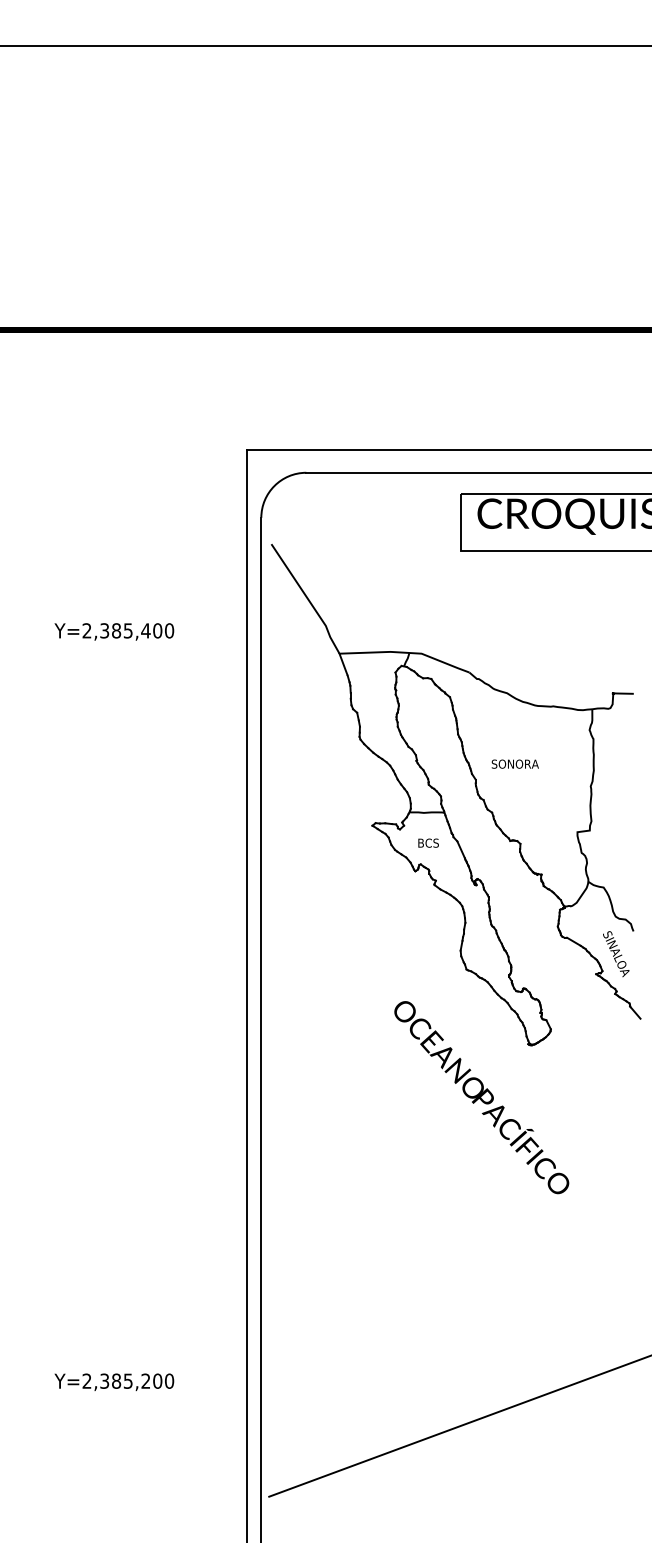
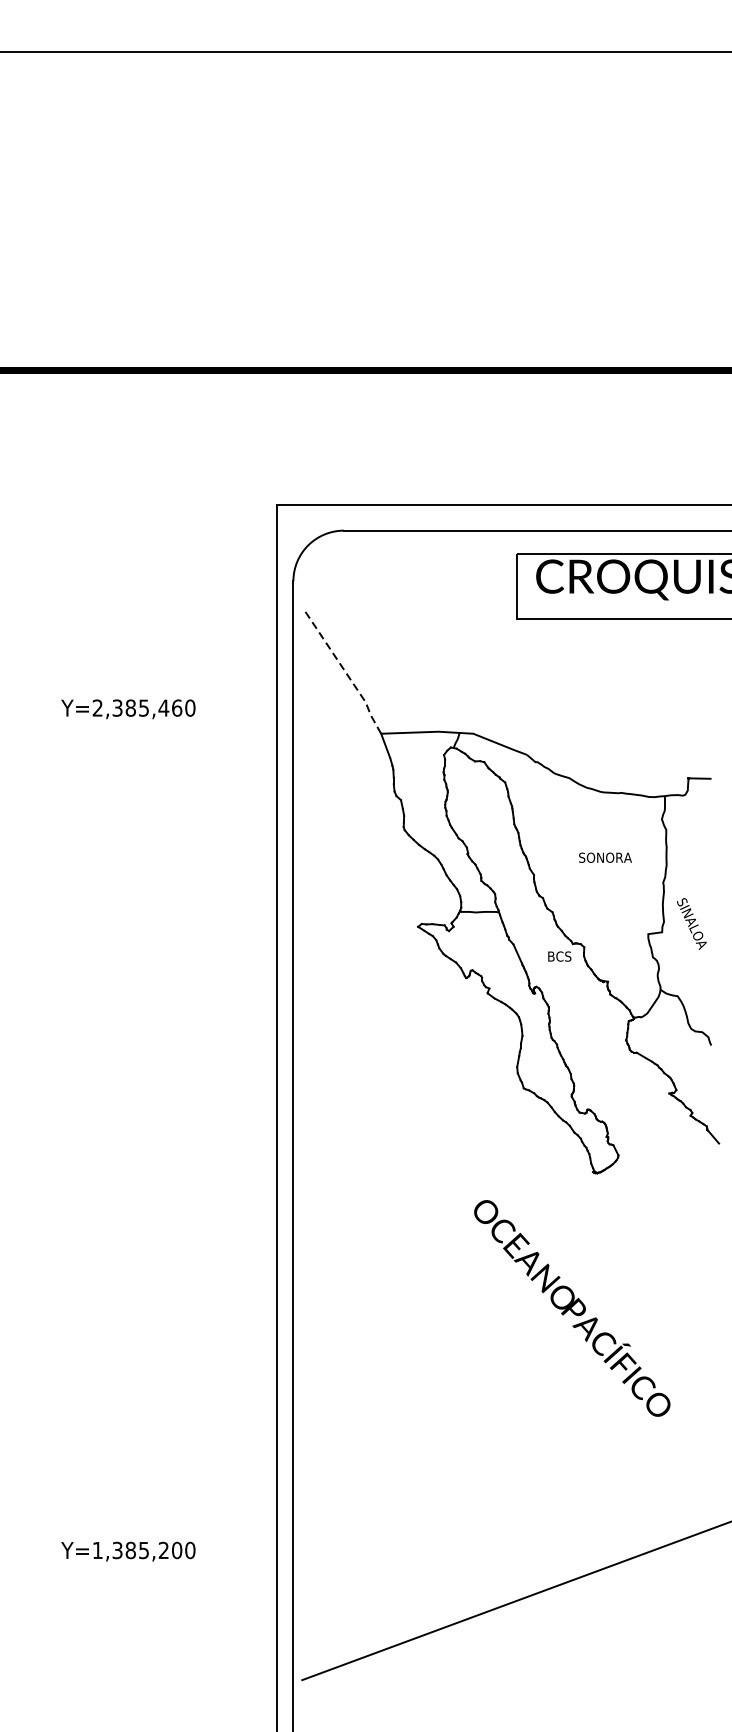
line: (307, 598) -> (345, 671), solid -> dashed
text: (157, 630) -> (176, 707), Y=2,385,400 -> Y=2,385,460
text: (514, 763) -> (604, 857), moved
text: (428, 842) -> (559, 955), moved
text: (616, 954) -> (692, 924), moved
text: (481, 1097) -> (571, 1308), moved
text: (86, 1380) -> (97, 1549), Y=2,385,200 -> Y=1,385,200

